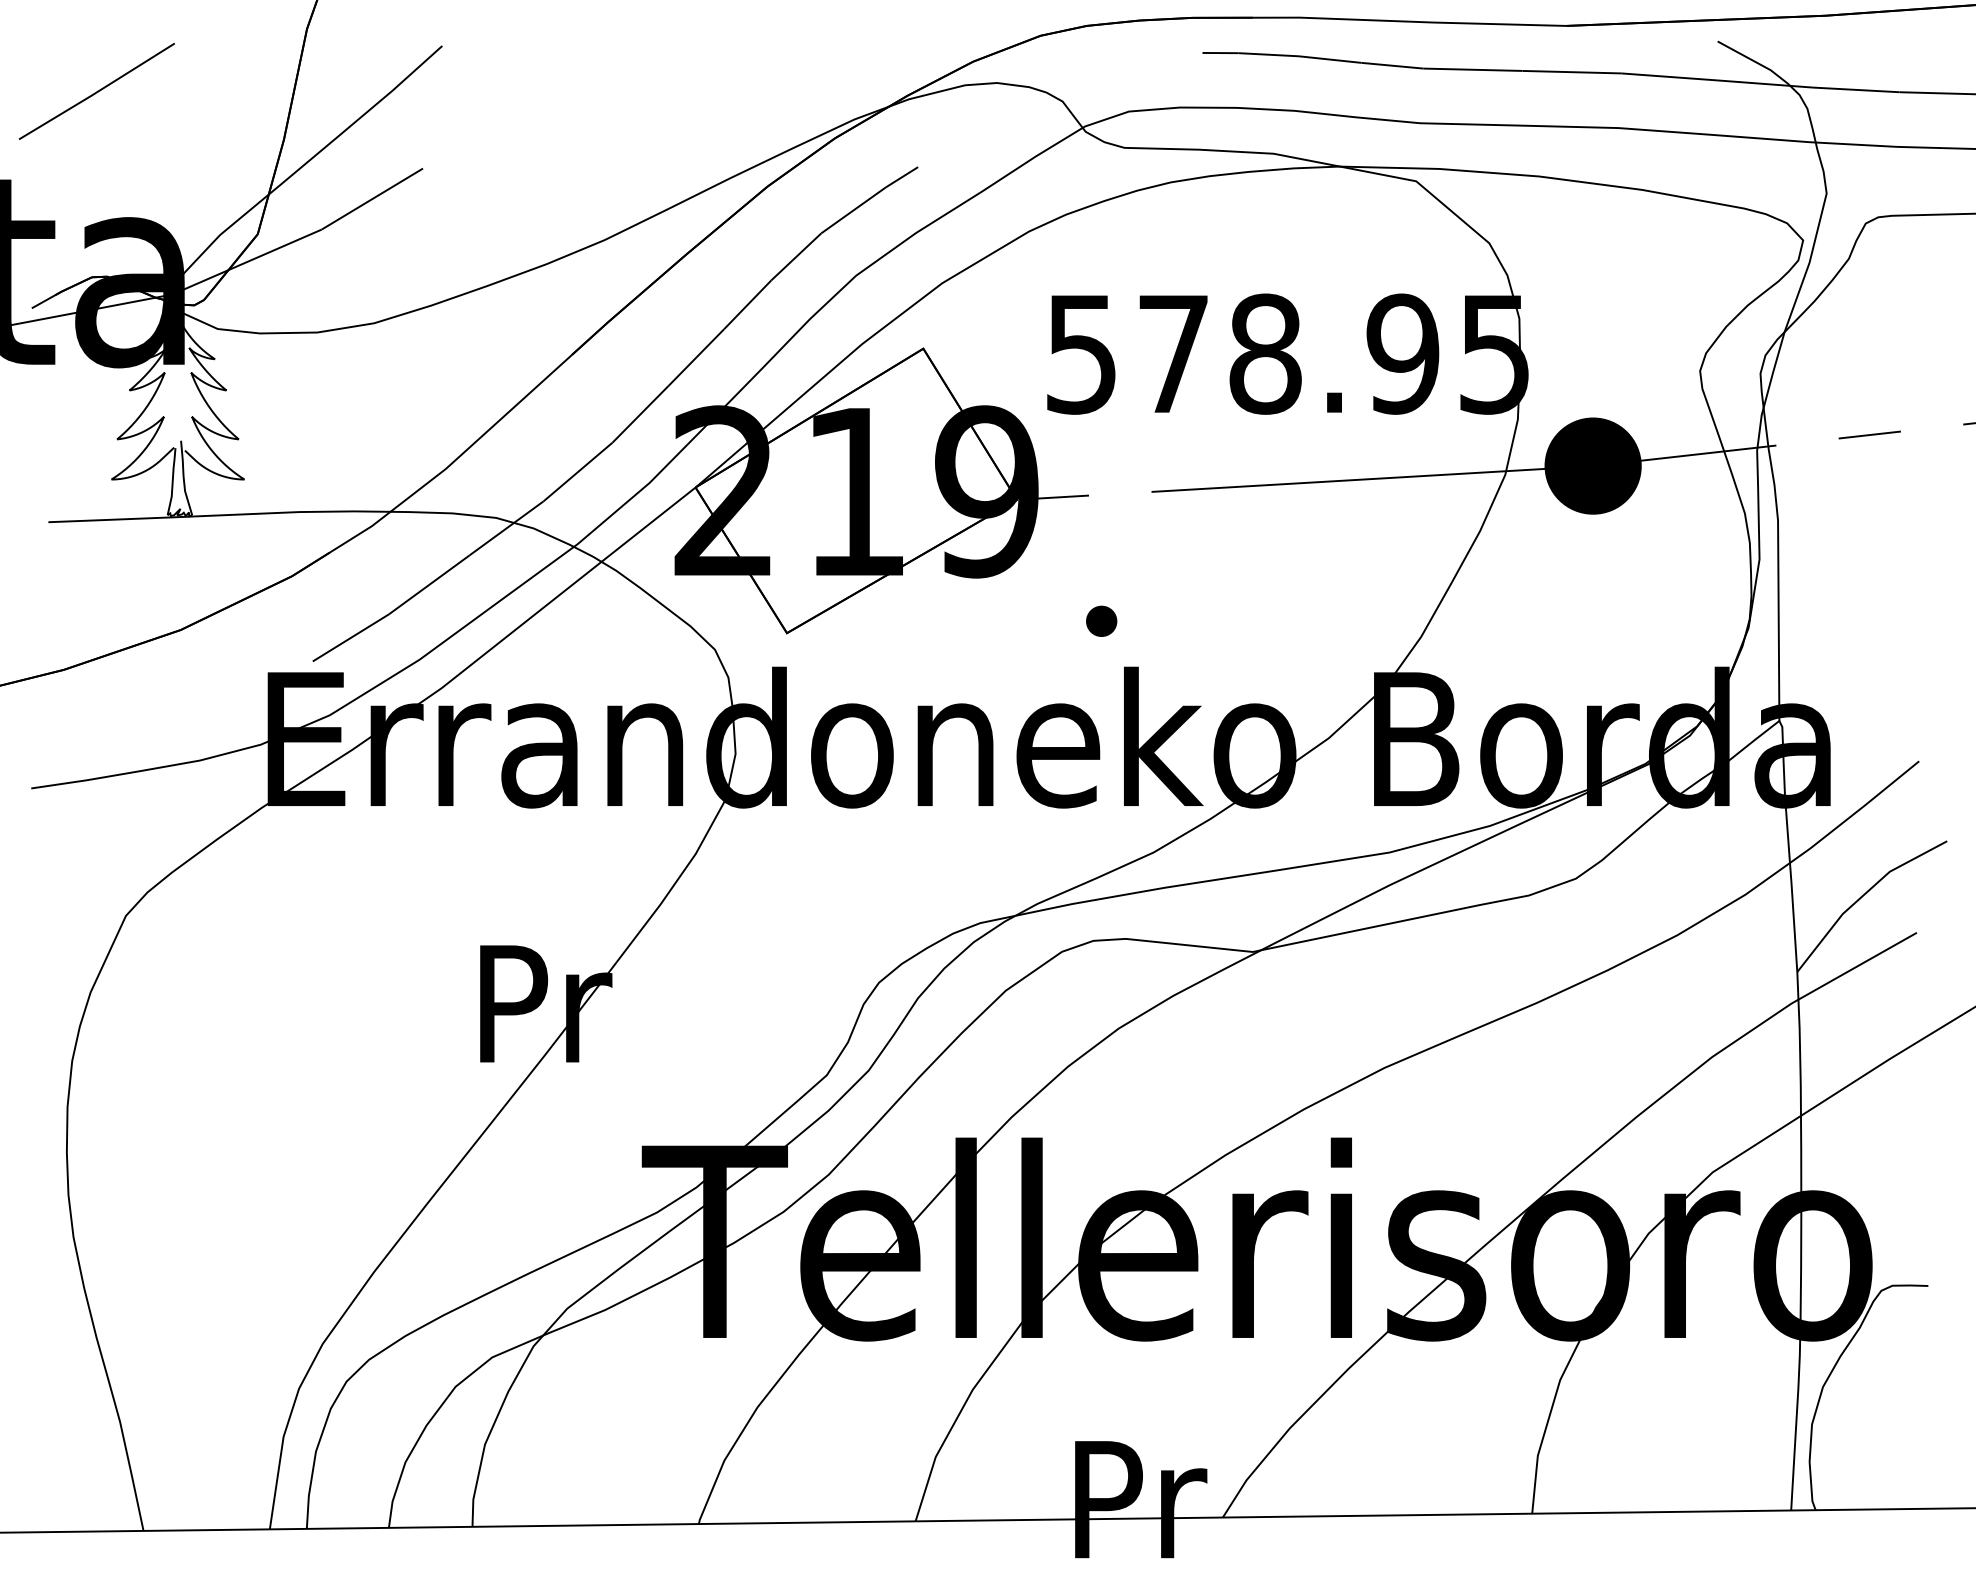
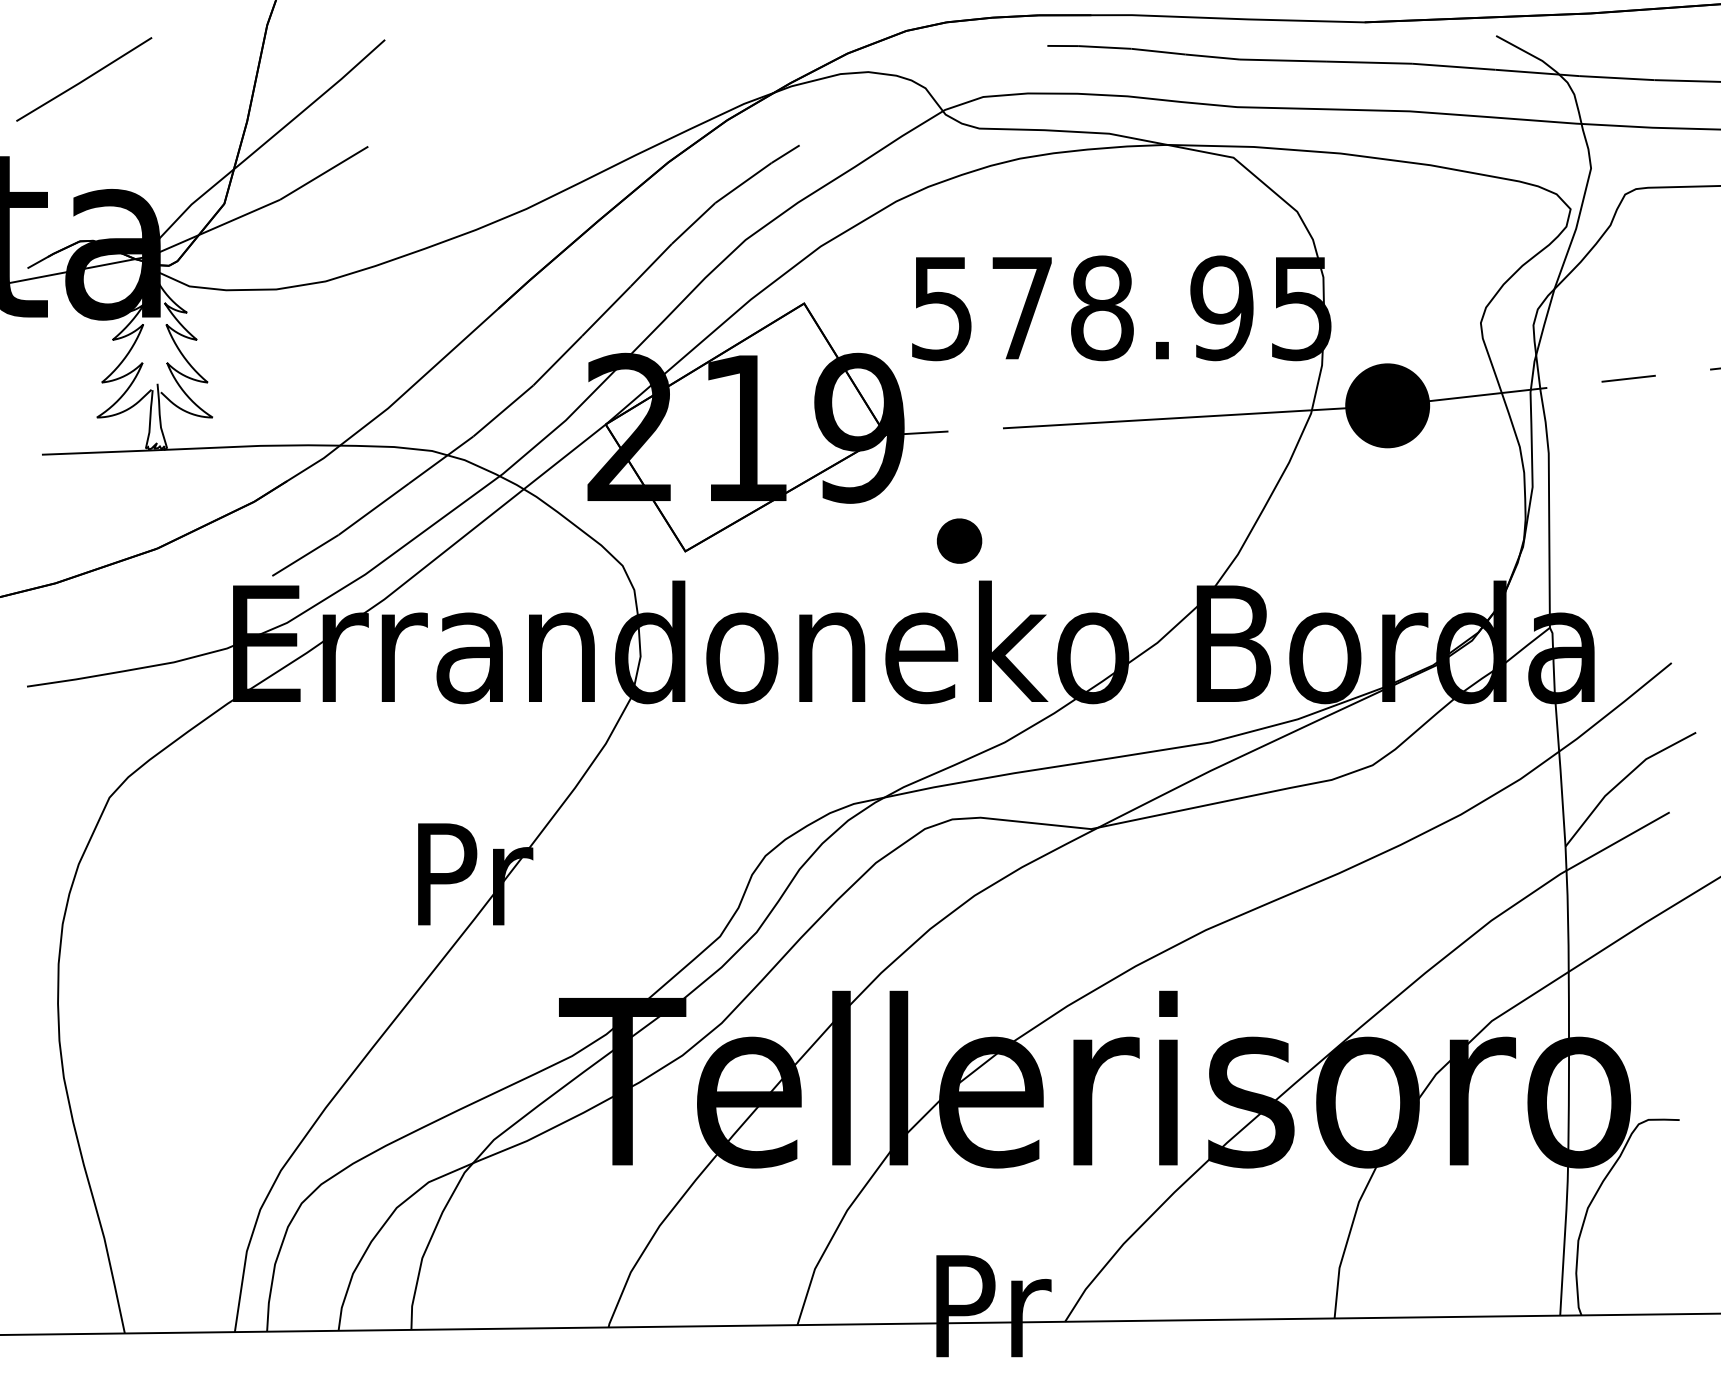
part: (1101, 620) -> (959, 540), size x1.67

